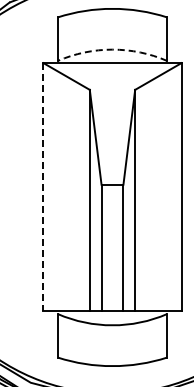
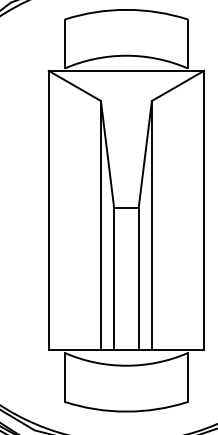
arc: (112, 49) -> (126, 55), dashed -> solid
line: (43, 187) -> (48, 210), dashed -> solid

